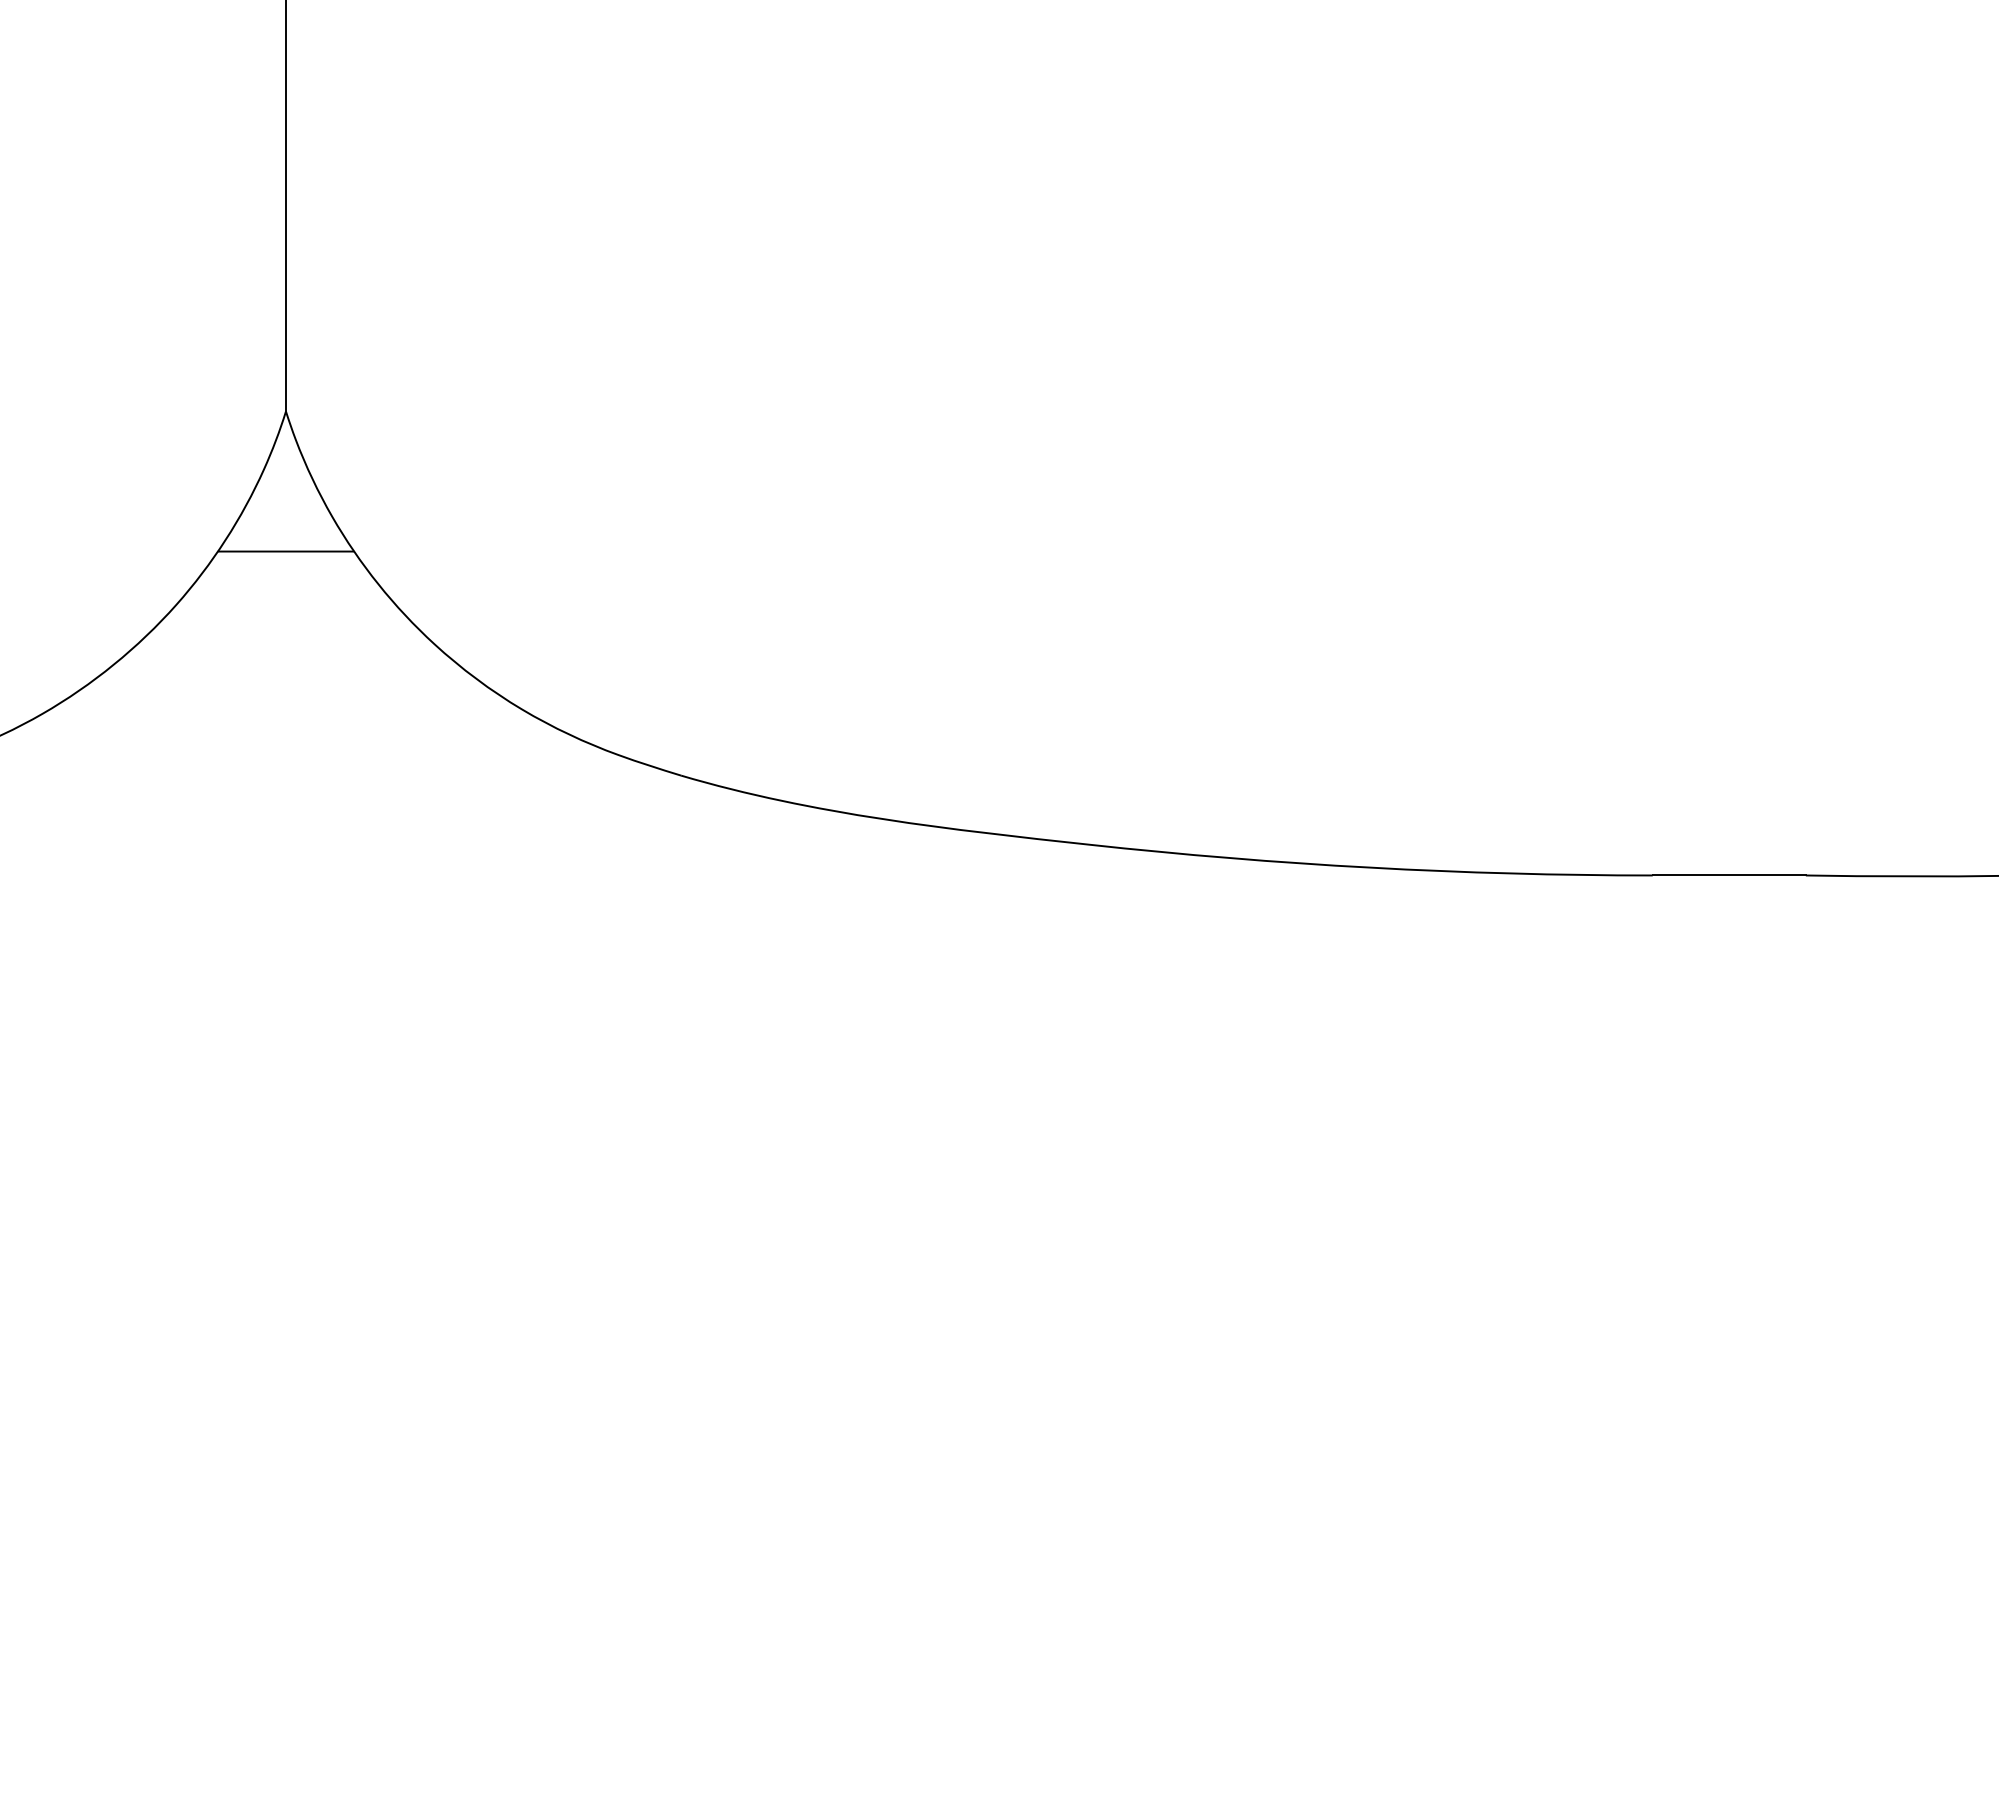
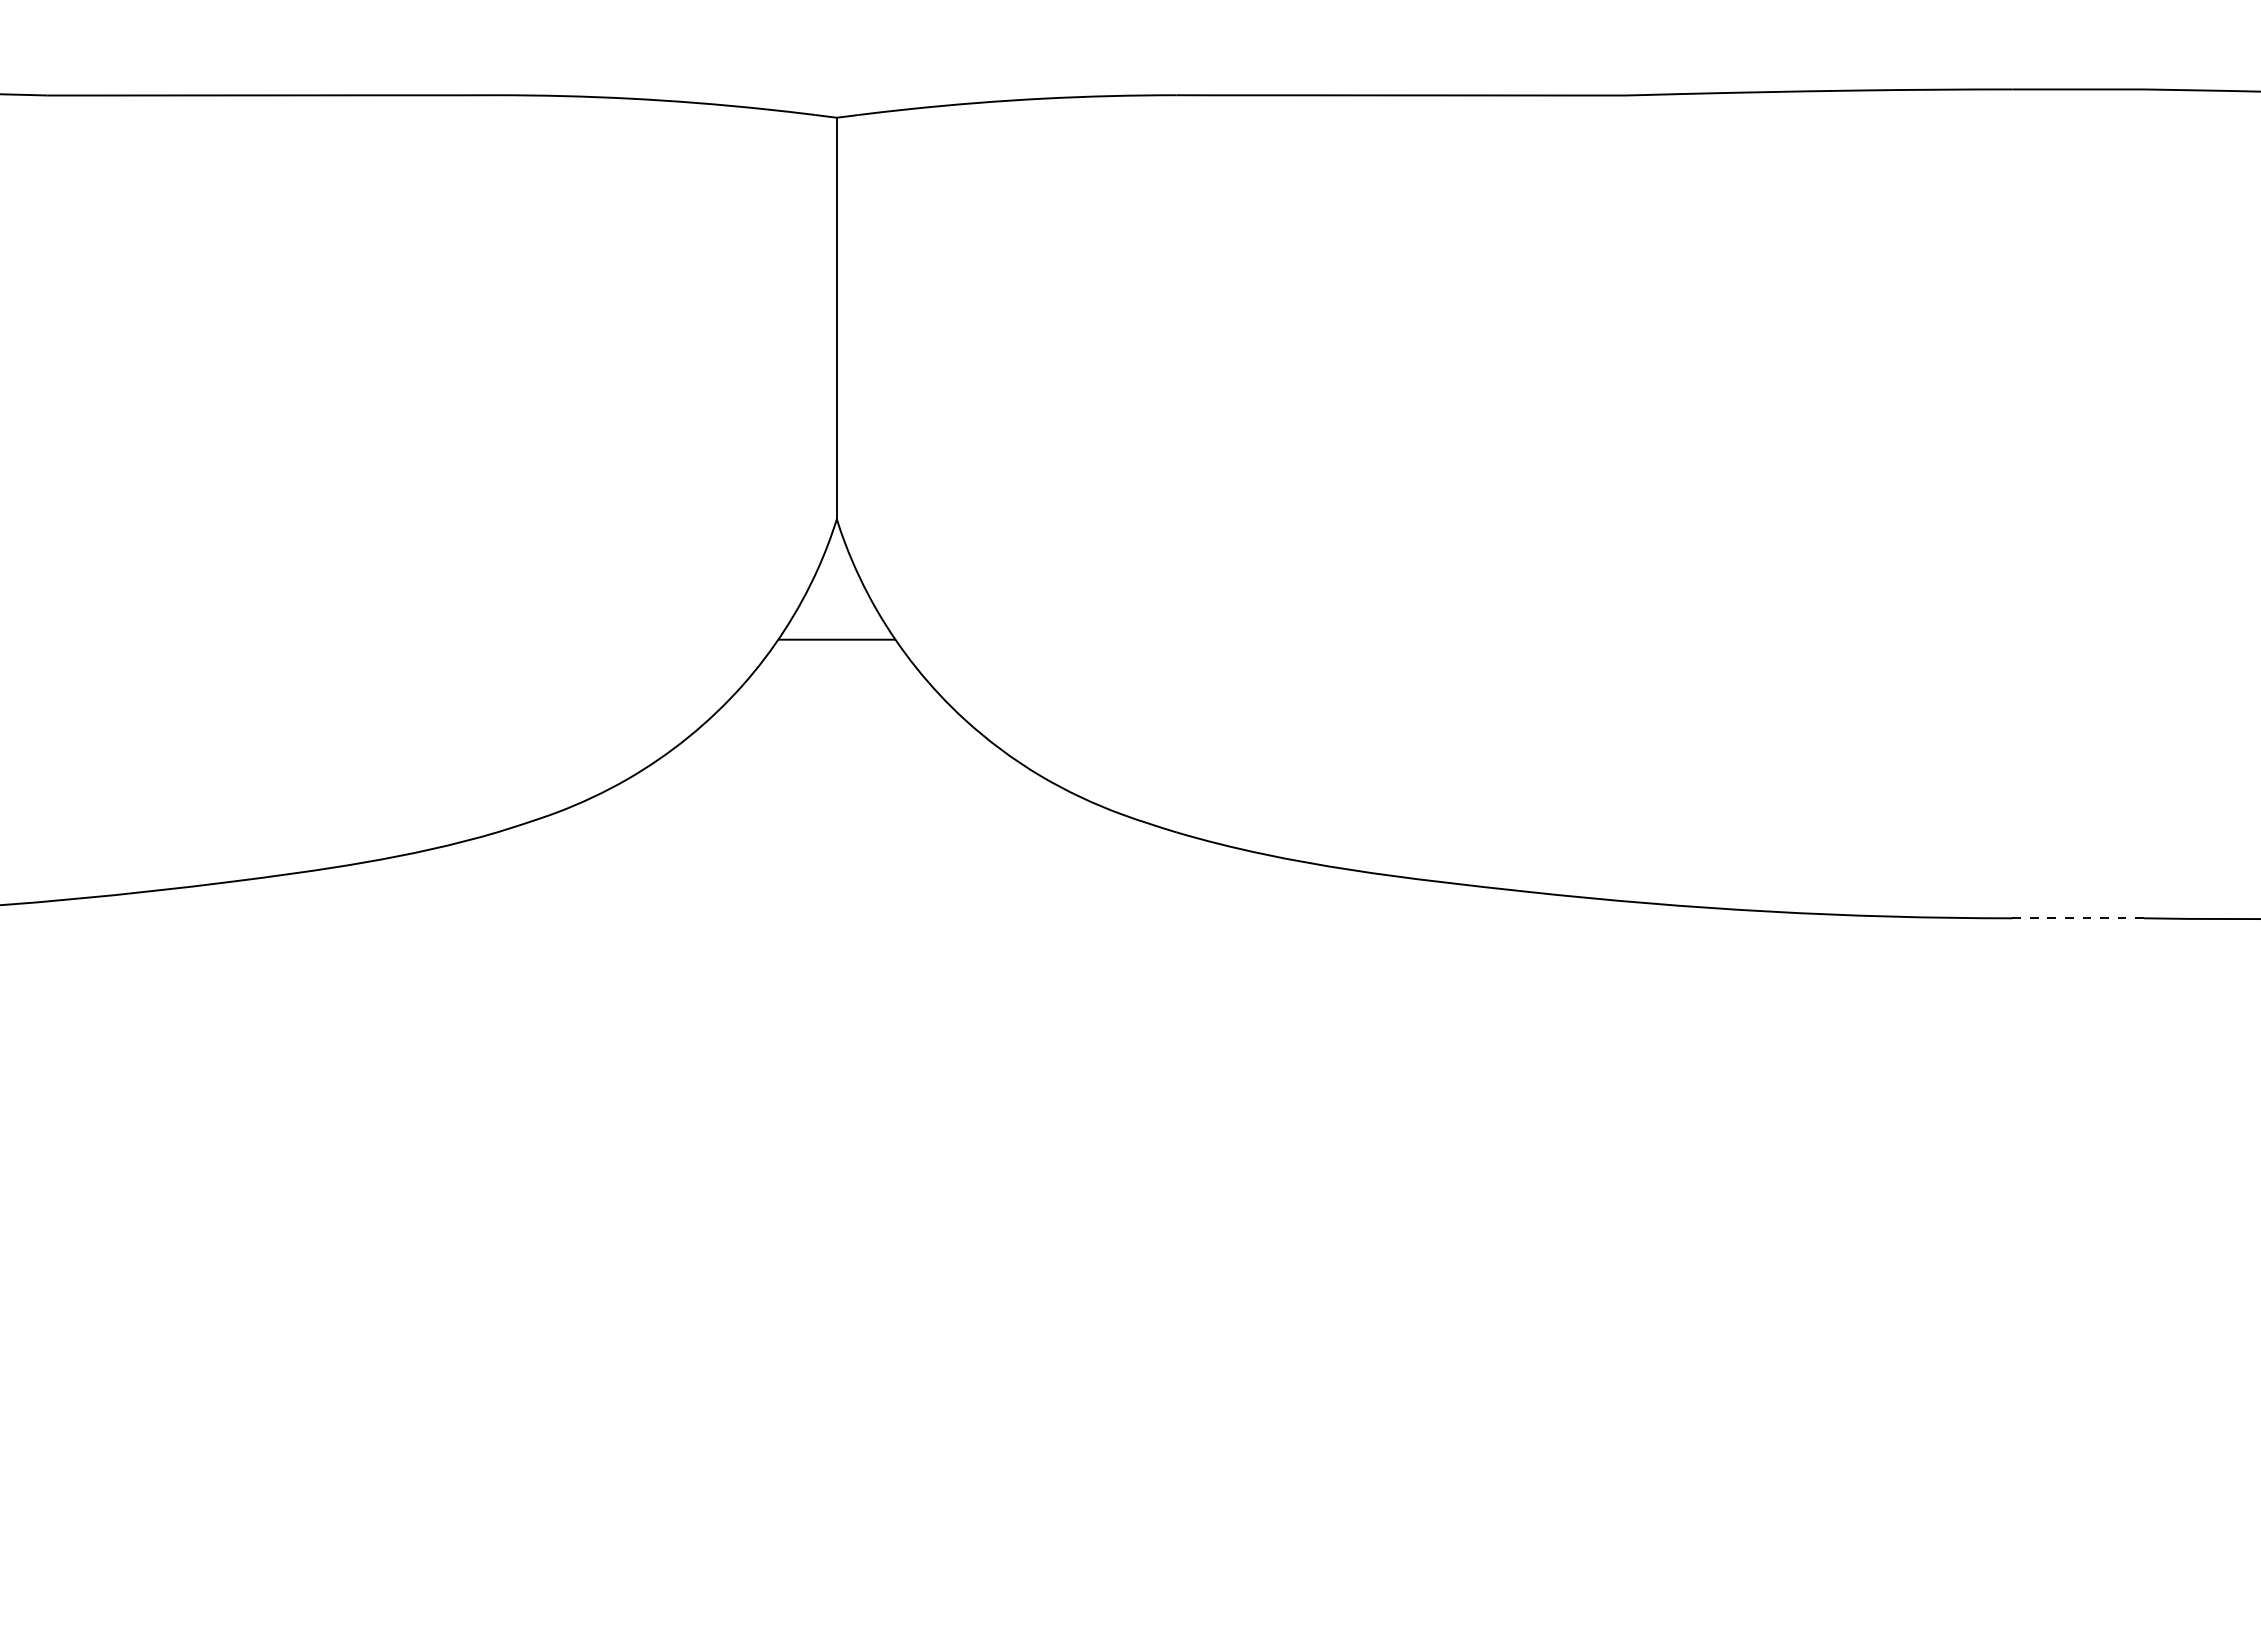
line: (1729, 875) -> (2078, 918), solid -> dashed

